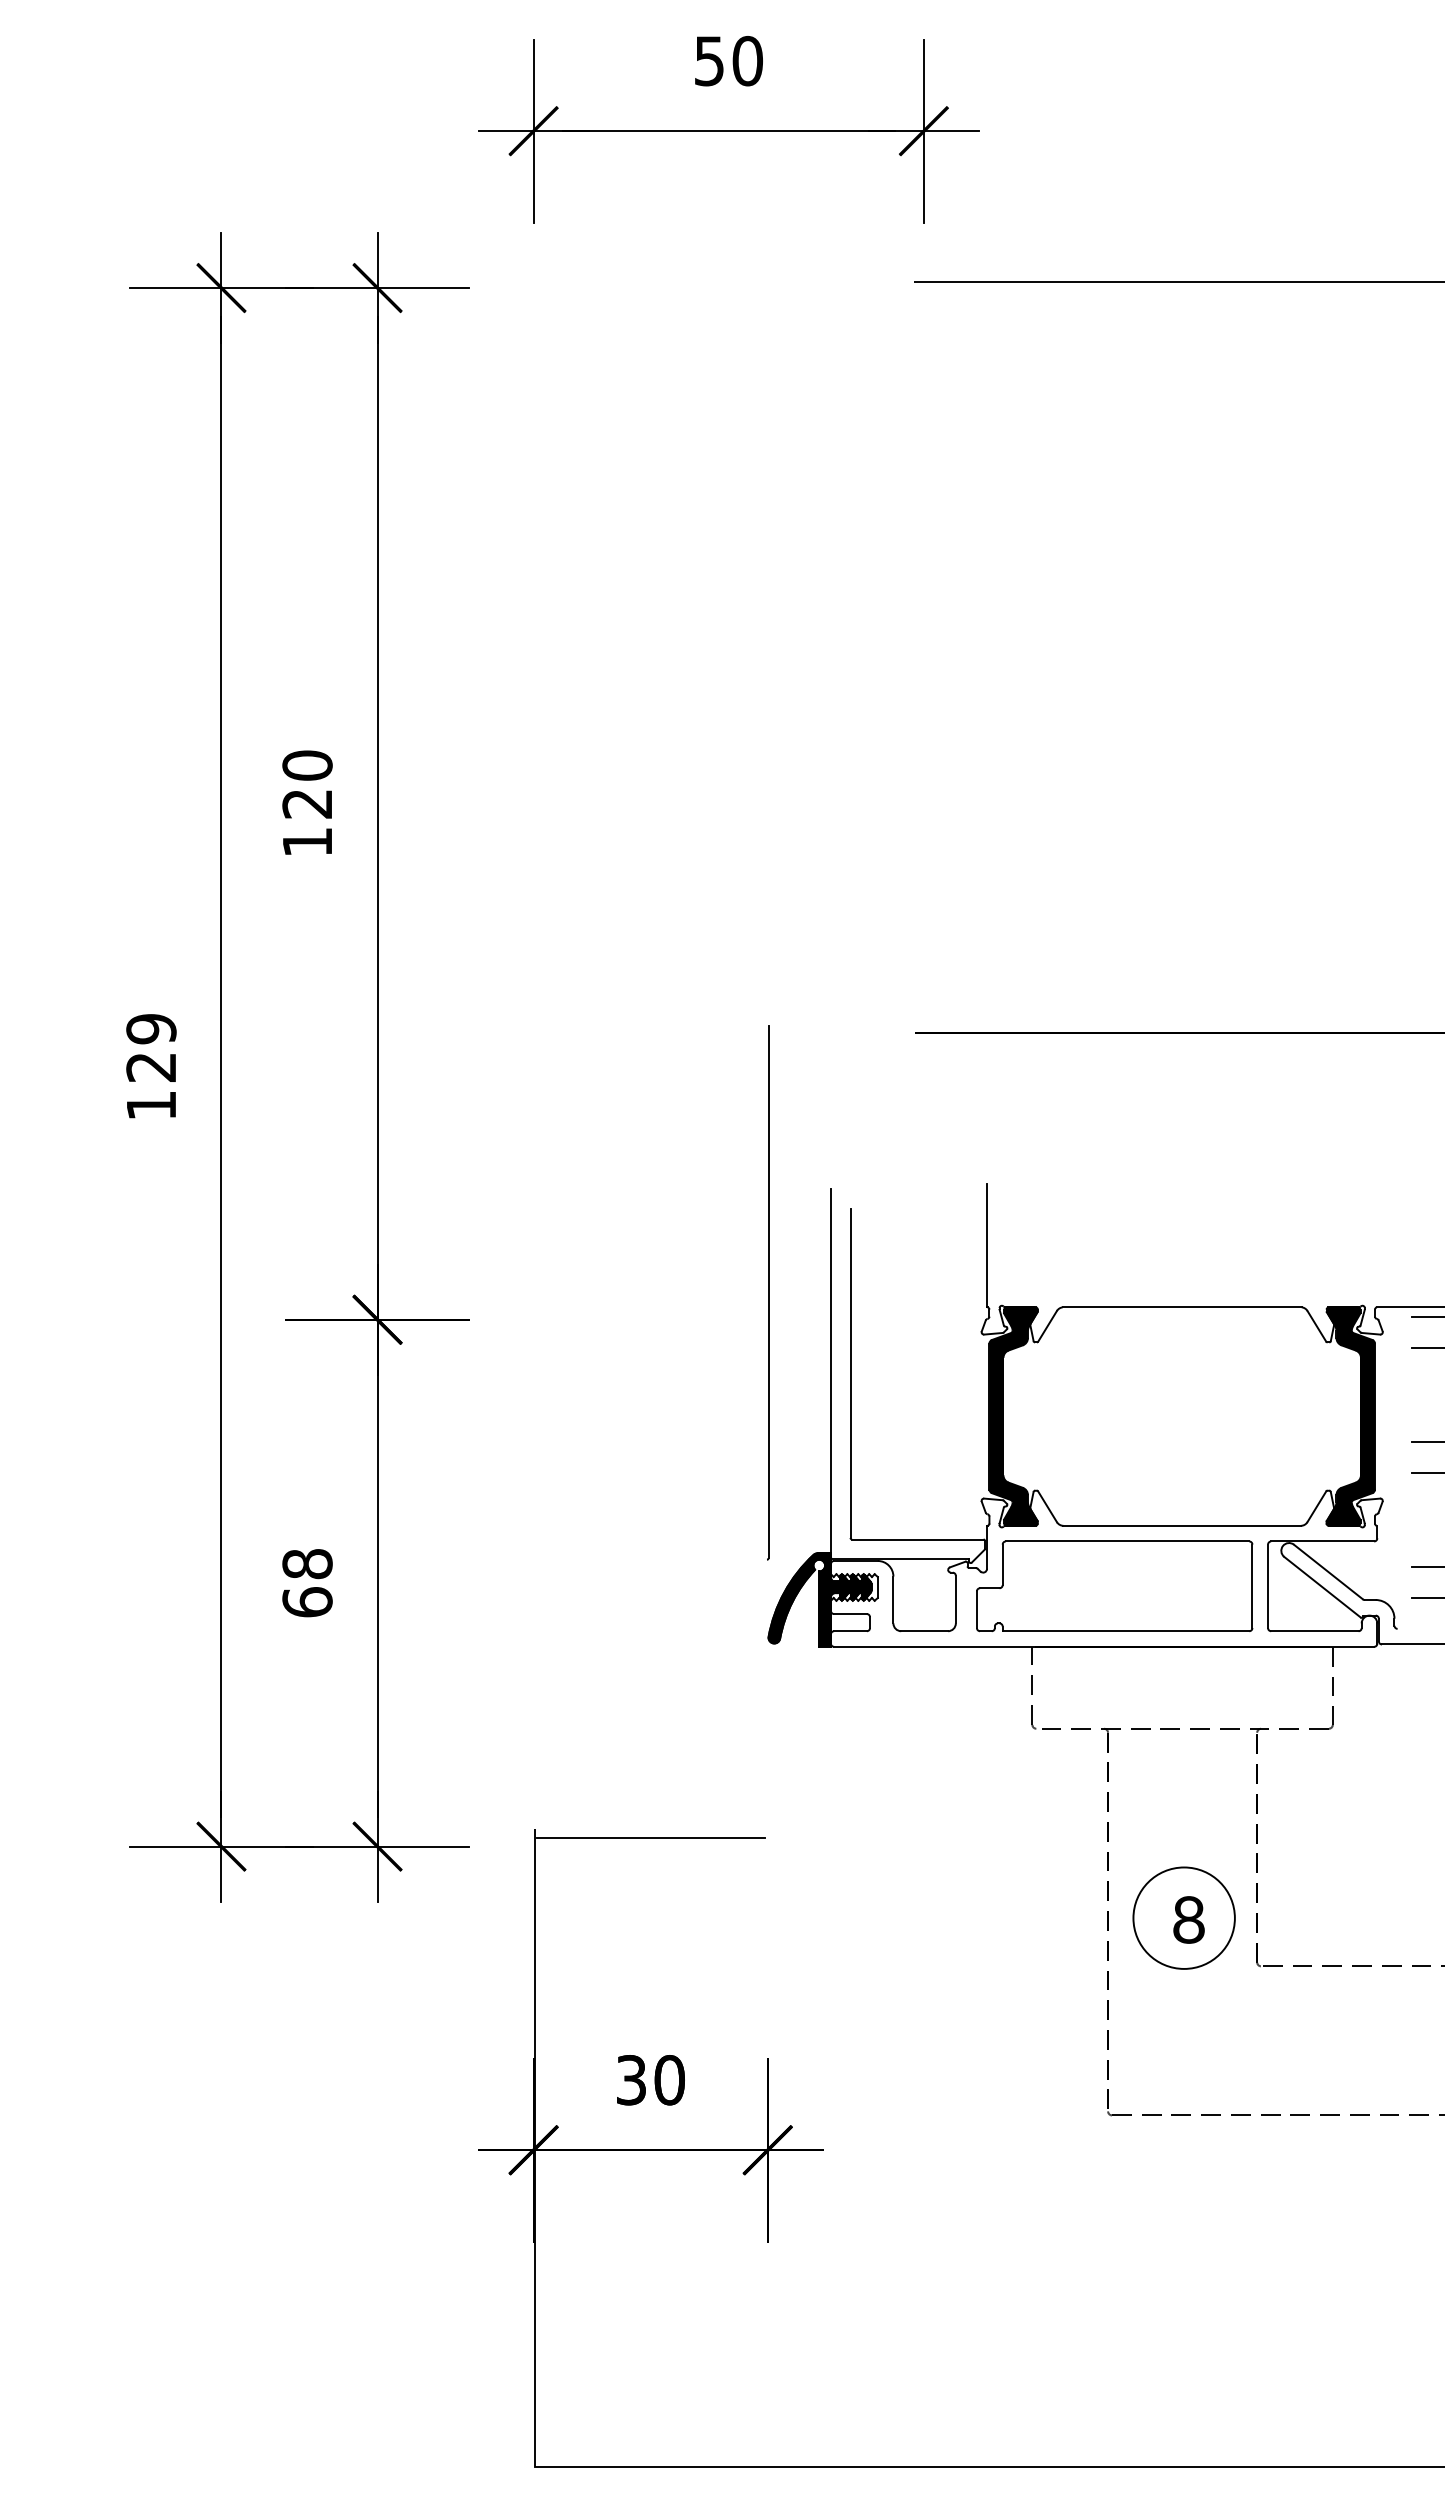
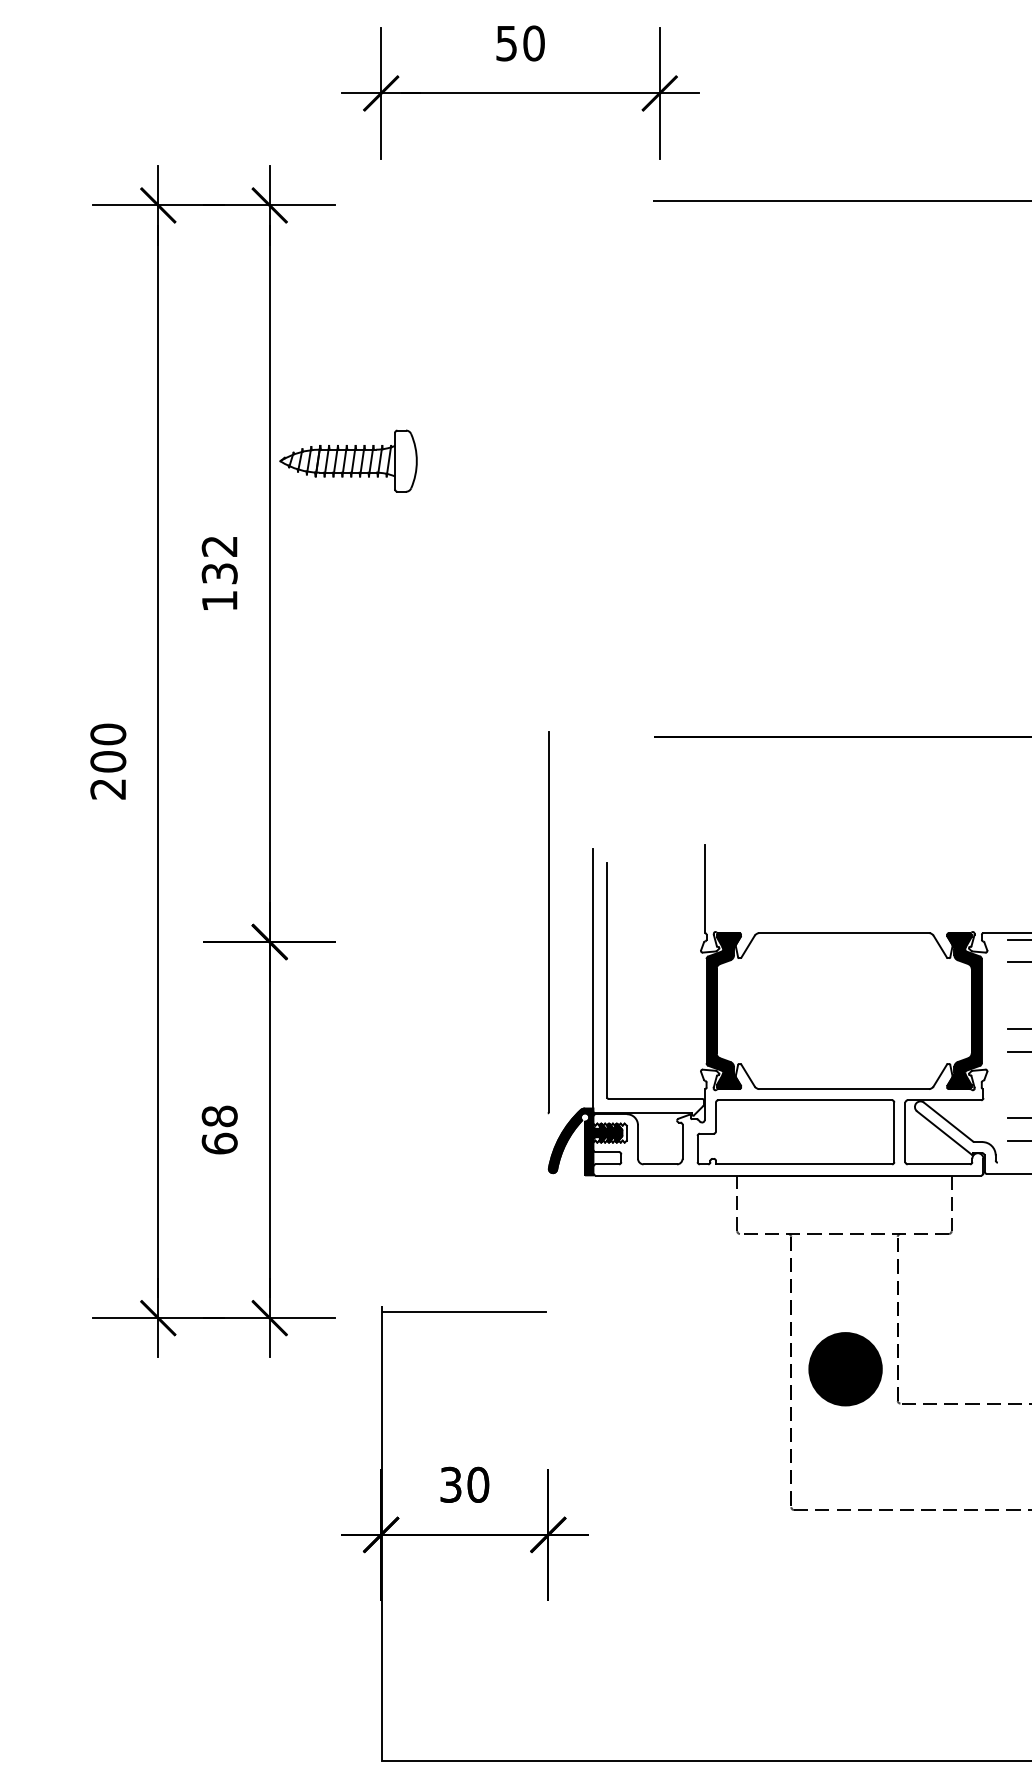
part: (487, 645) -> (348, 460), added
text: (307, 784) -> (219, 559), 120 -> 132
text: (151, 1066) -> (108, 761), 129 -> 200
fill: (1183, 1917) -> (845, 1368), added

